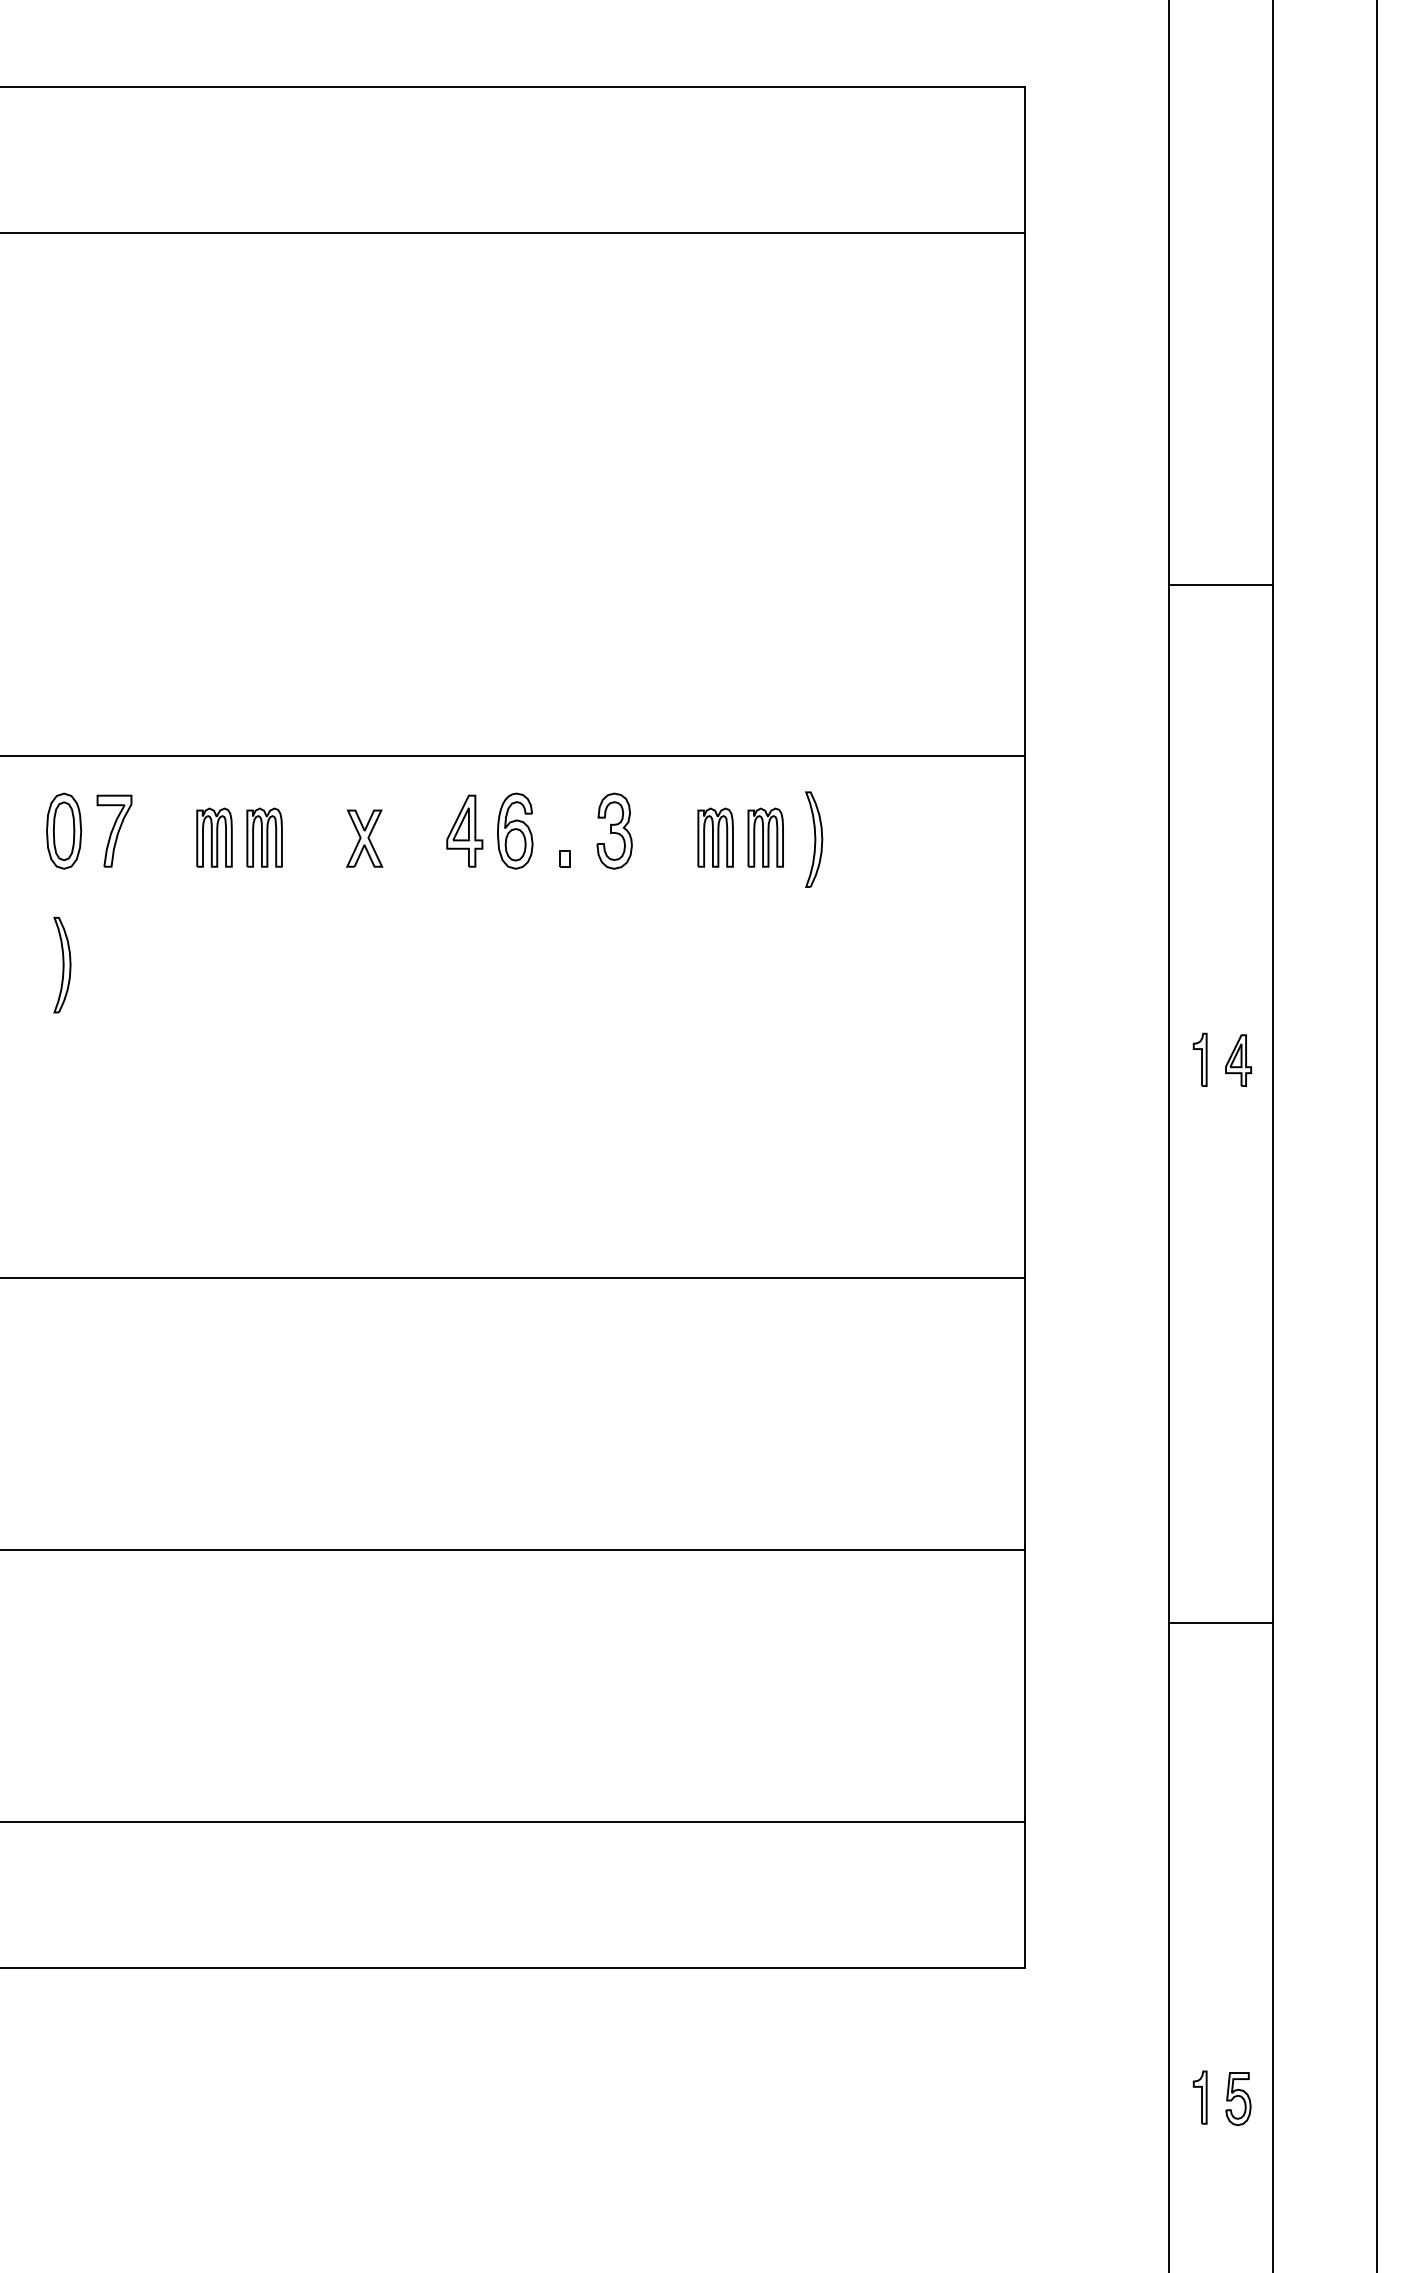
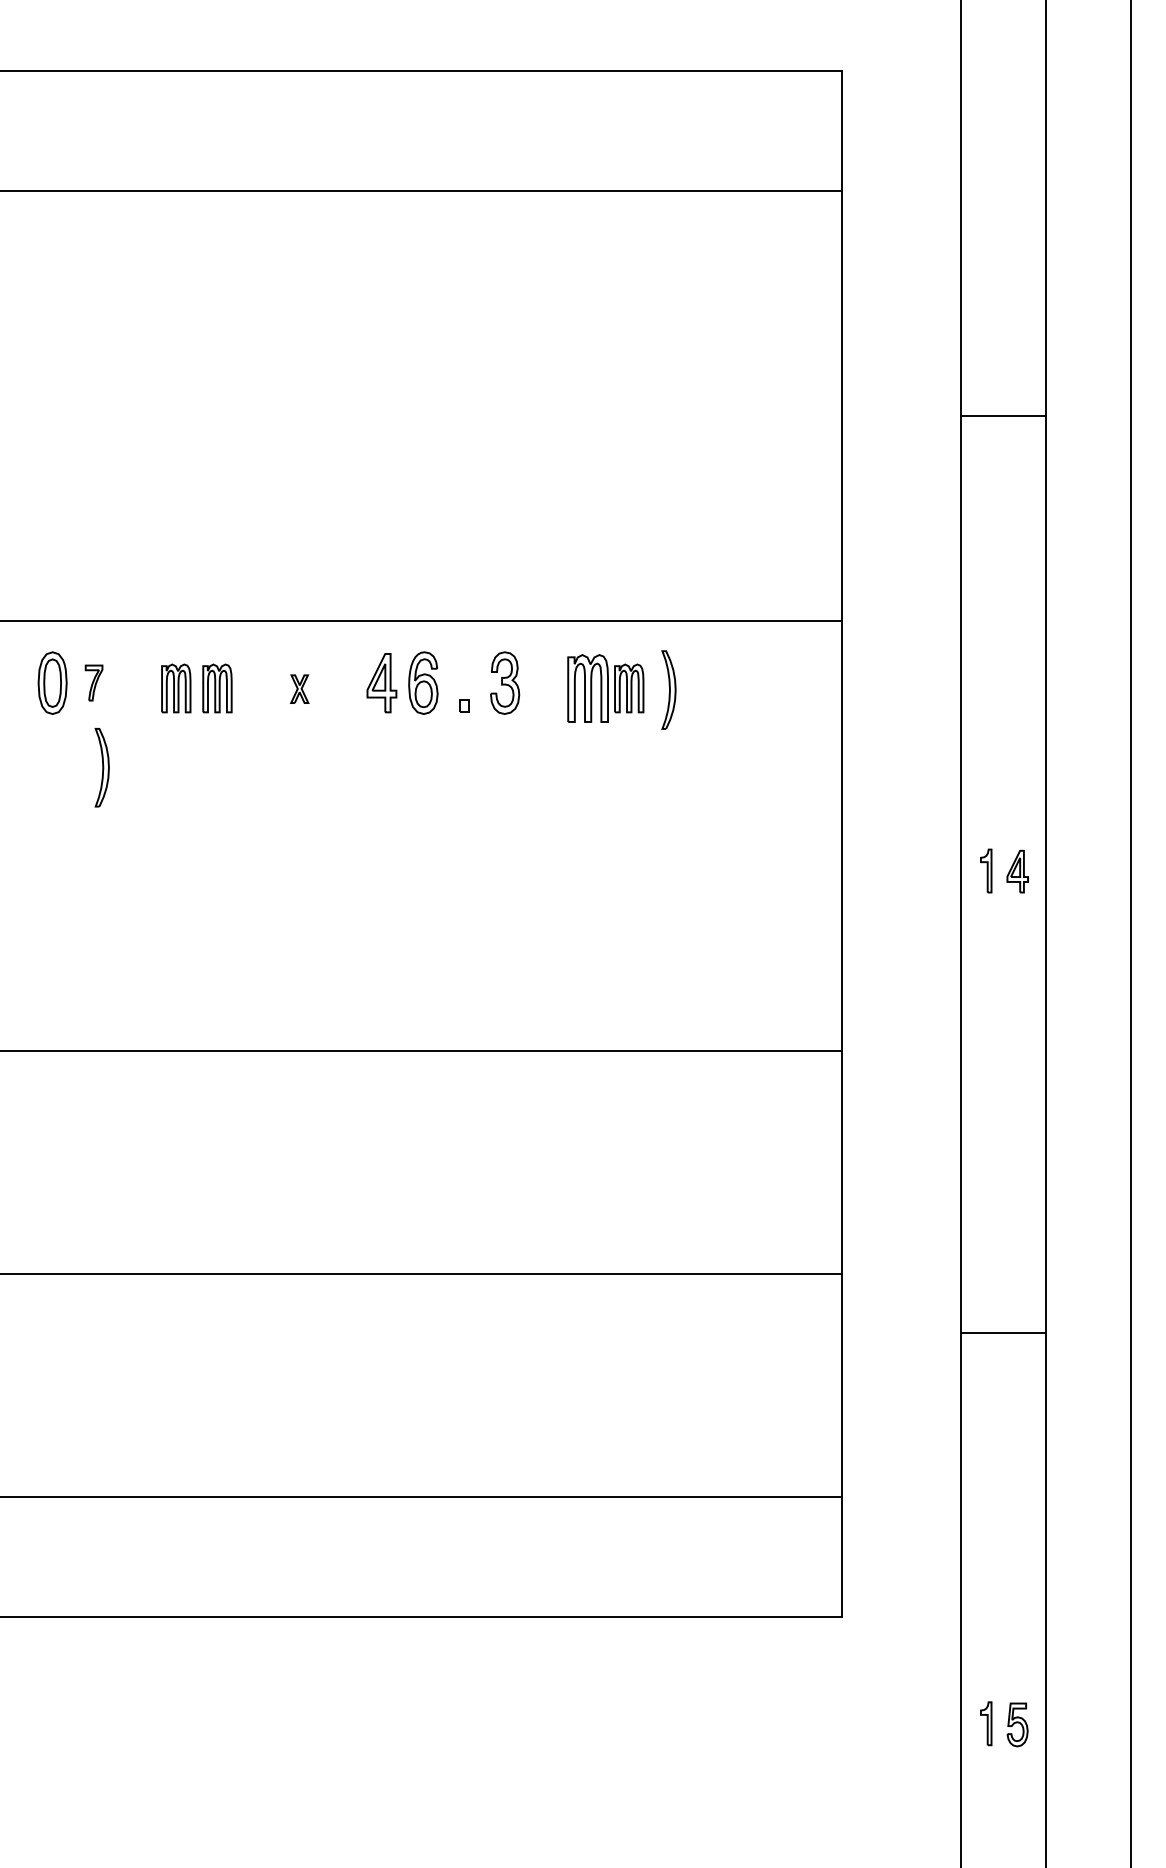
line: (1220, 584) -> (1002, 415), moved
part: (114, 830) -> (94, 682), size x0.6
part: (715, 837) -> (587, 688), size x1.4
part: (364, 838) -> (299, 689), size x0.6
part: (62, 965) -> (102, 768), moved

